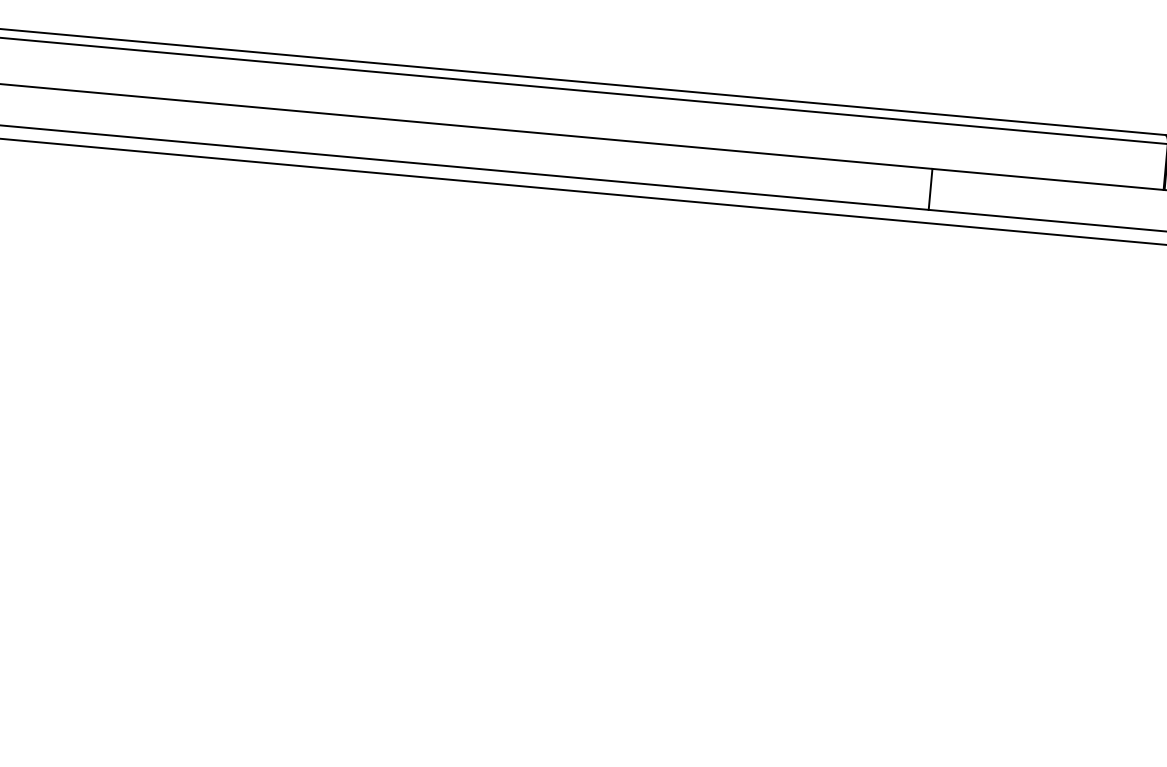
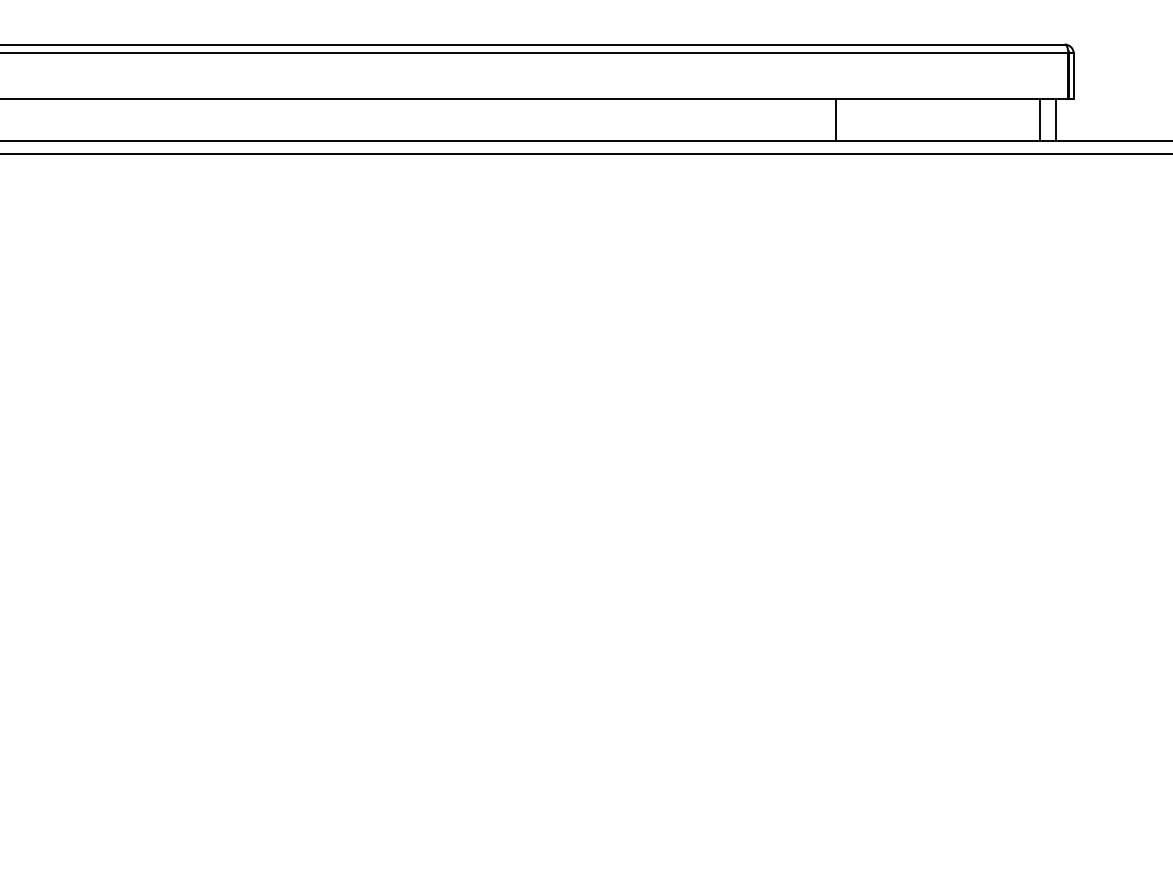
line: (1133, 207) -> (1039, 119), added
line: (1149, 208) -> (1055, 119), added

